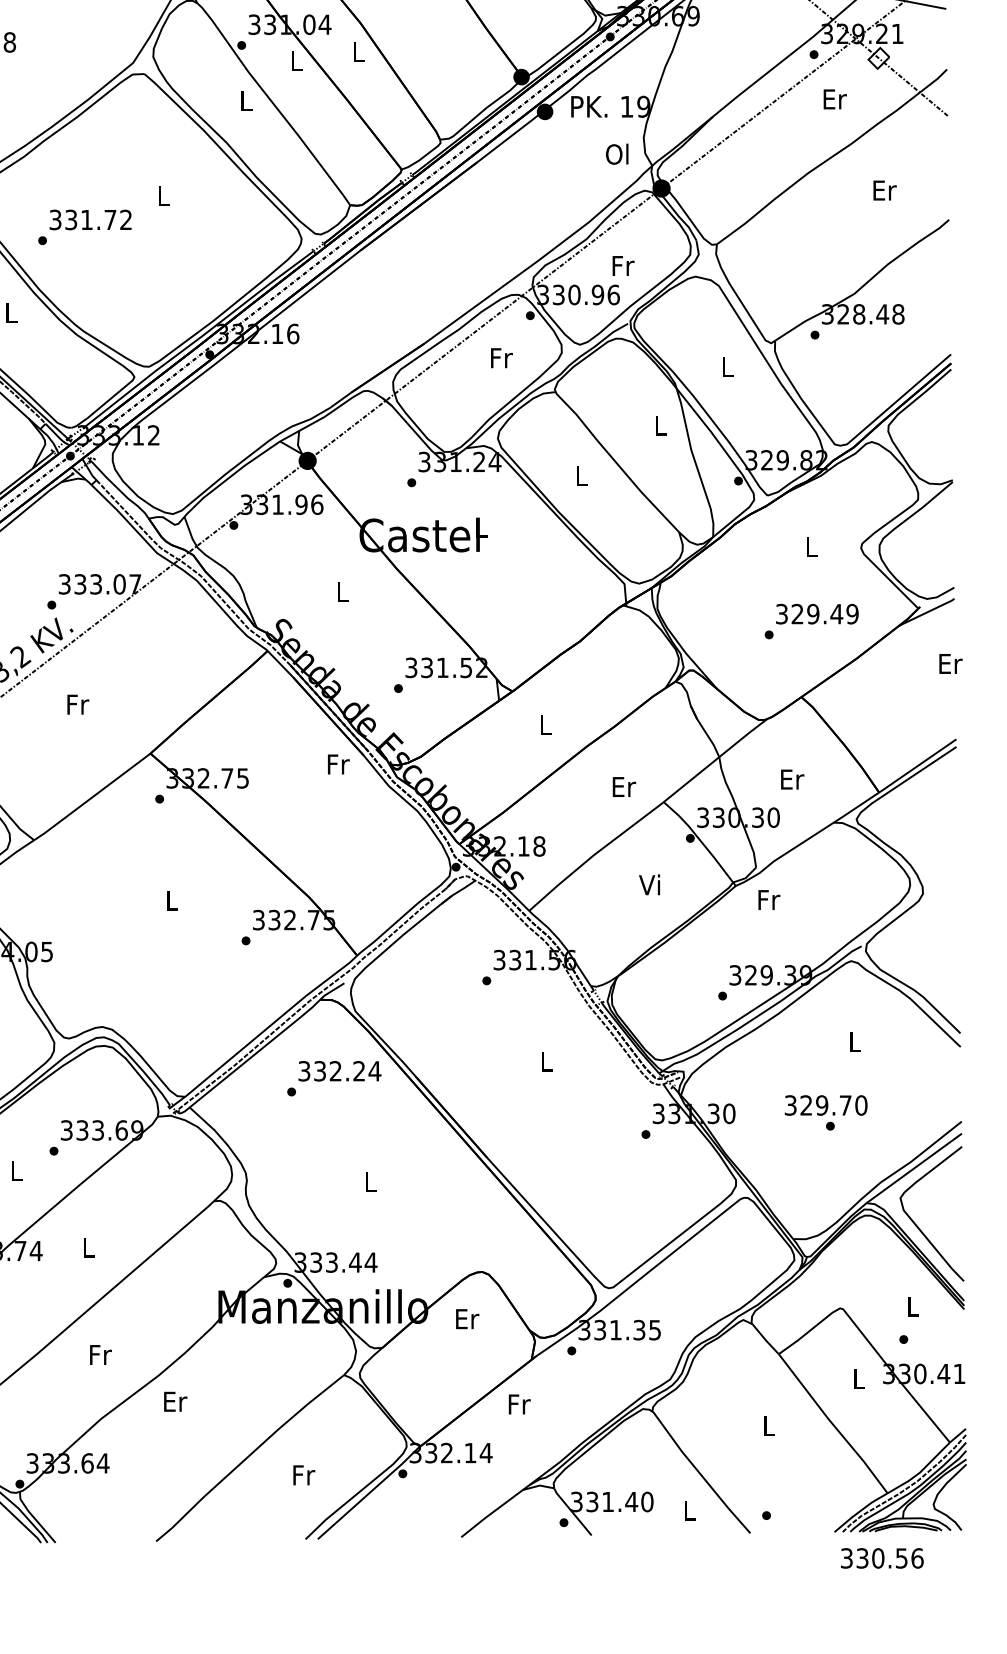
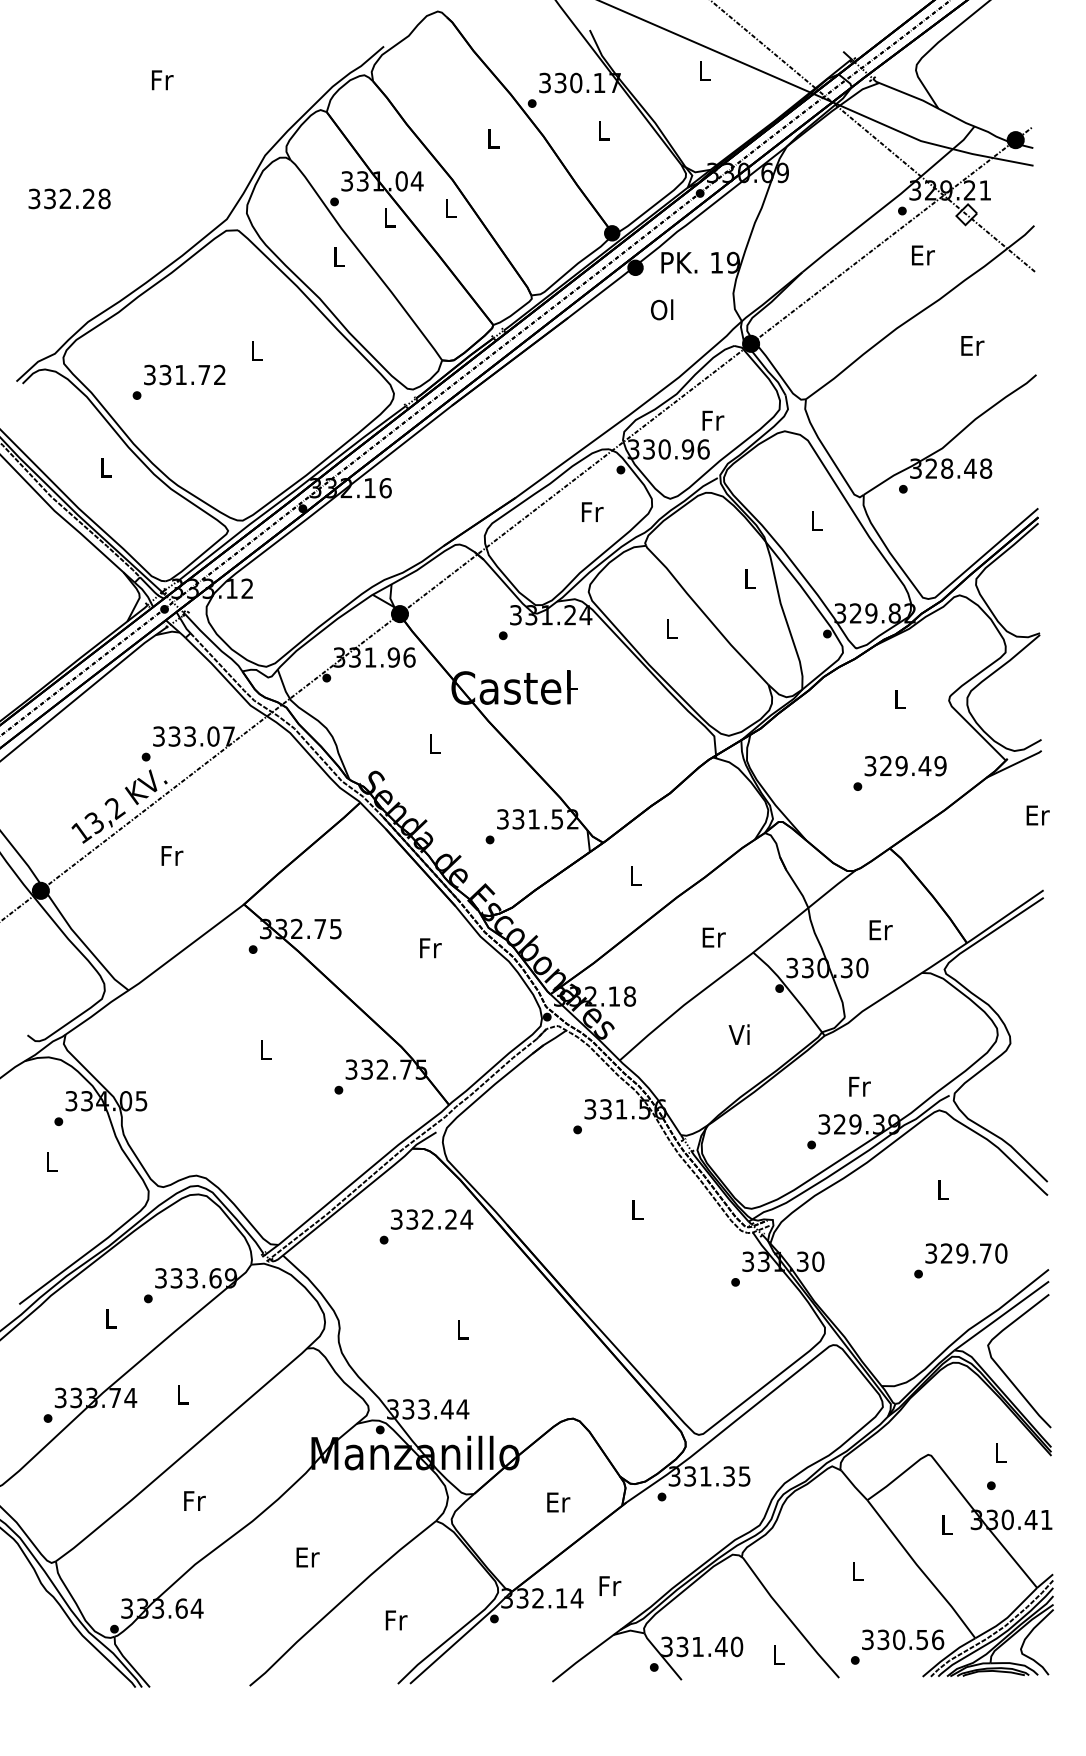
text: (617, 153) -> (662, 309), moved
text: (338, 764) -> (430, 948), moved
text: (768, 899) -> (859, 1086), moved
text: (826, 1105) -> (966, 1253), moved
text: (467, 1319) -> (558, 1502), moved
text: (175, 1401) -> (307, 1557), moved
text: (519, 1403) -> (610, 1585), moved
text: (882, 1558) -> (903, 1639), moved

